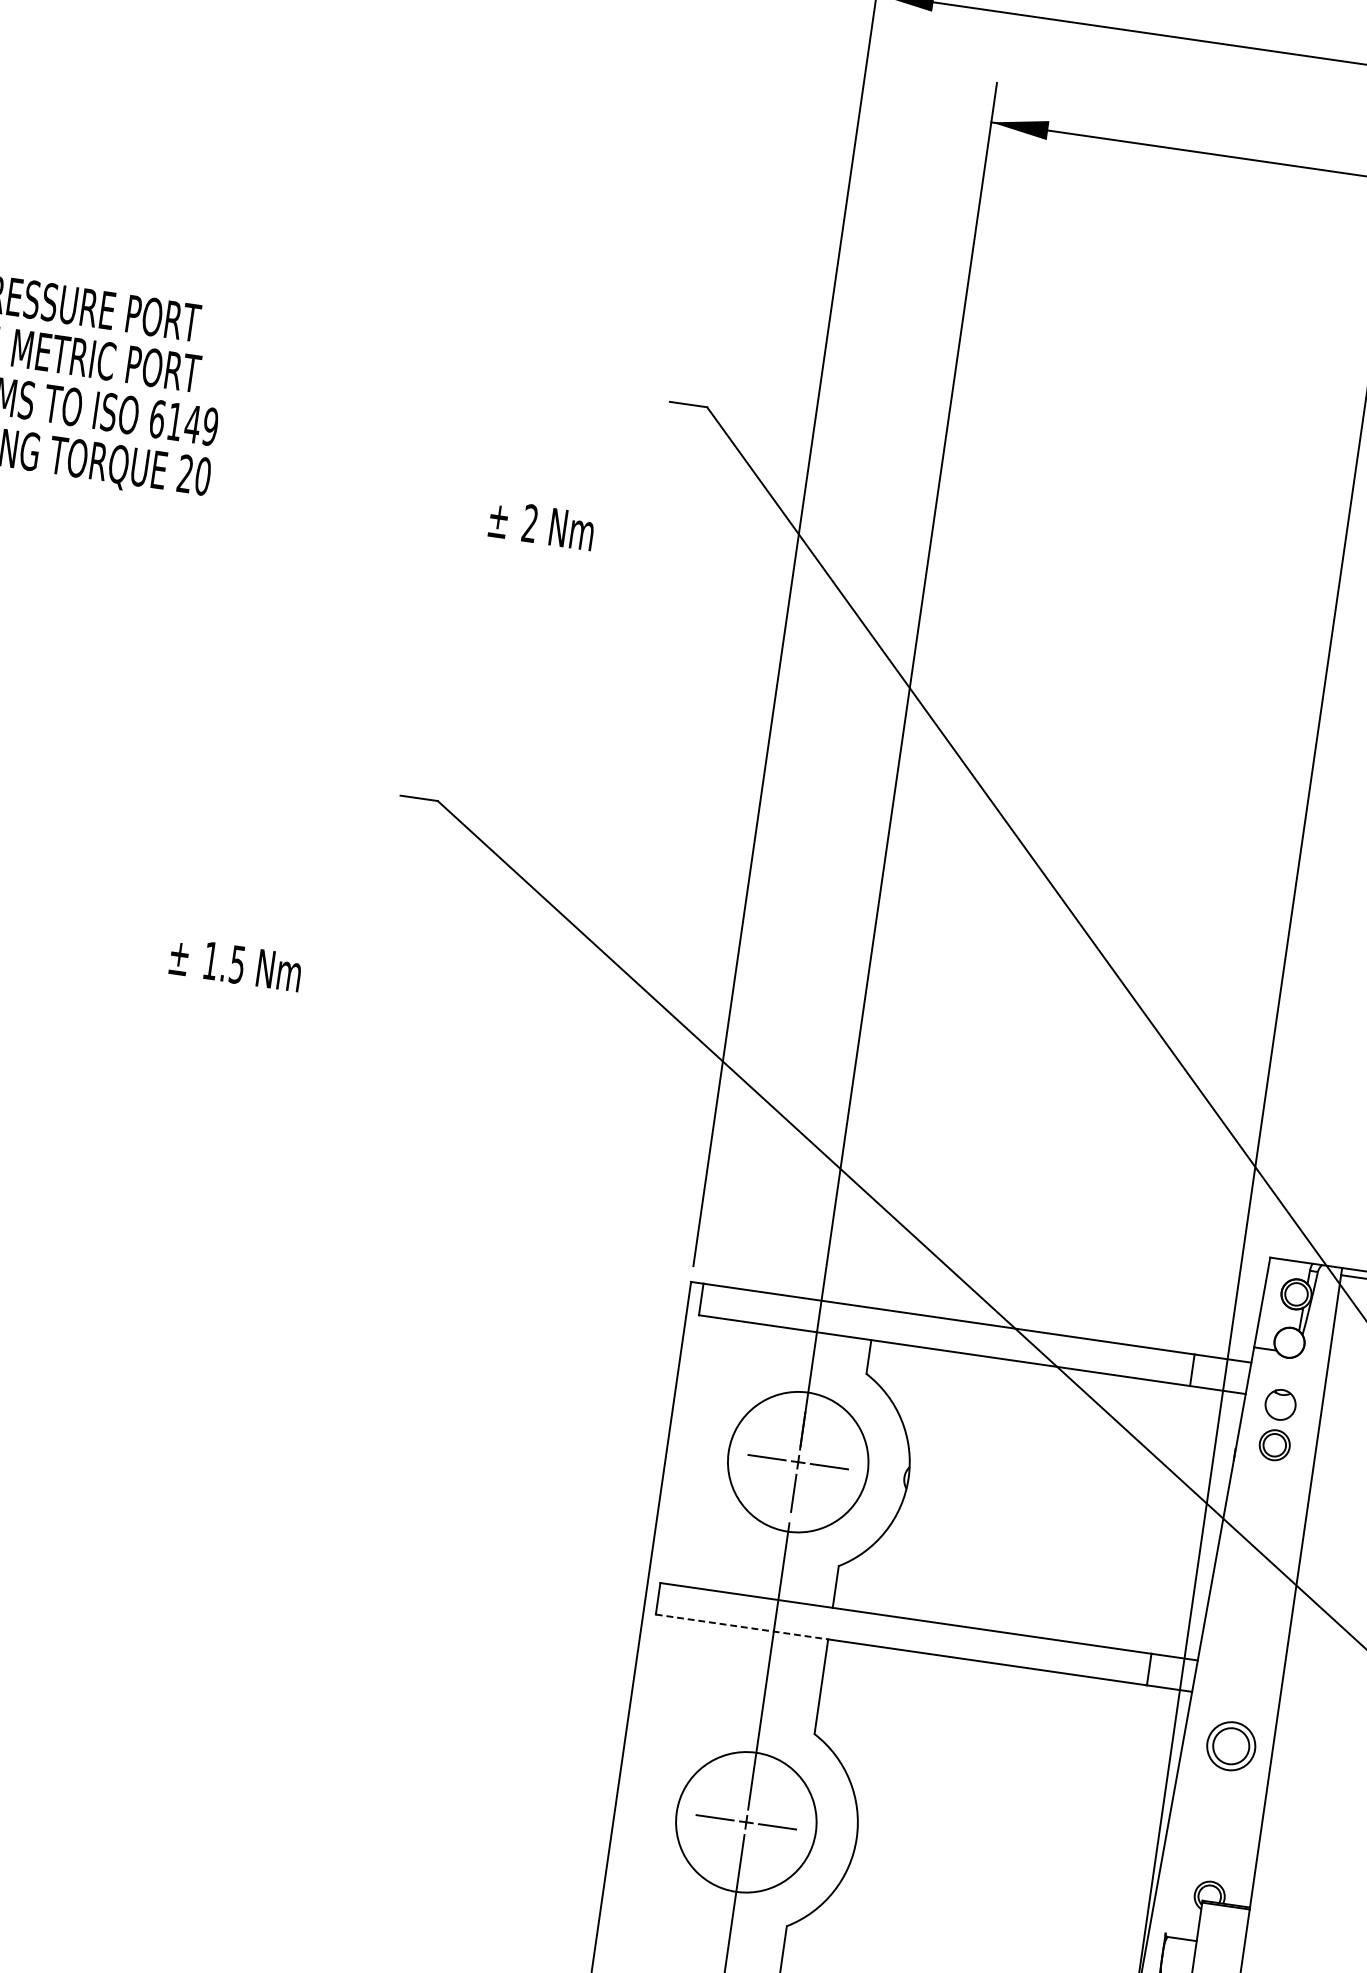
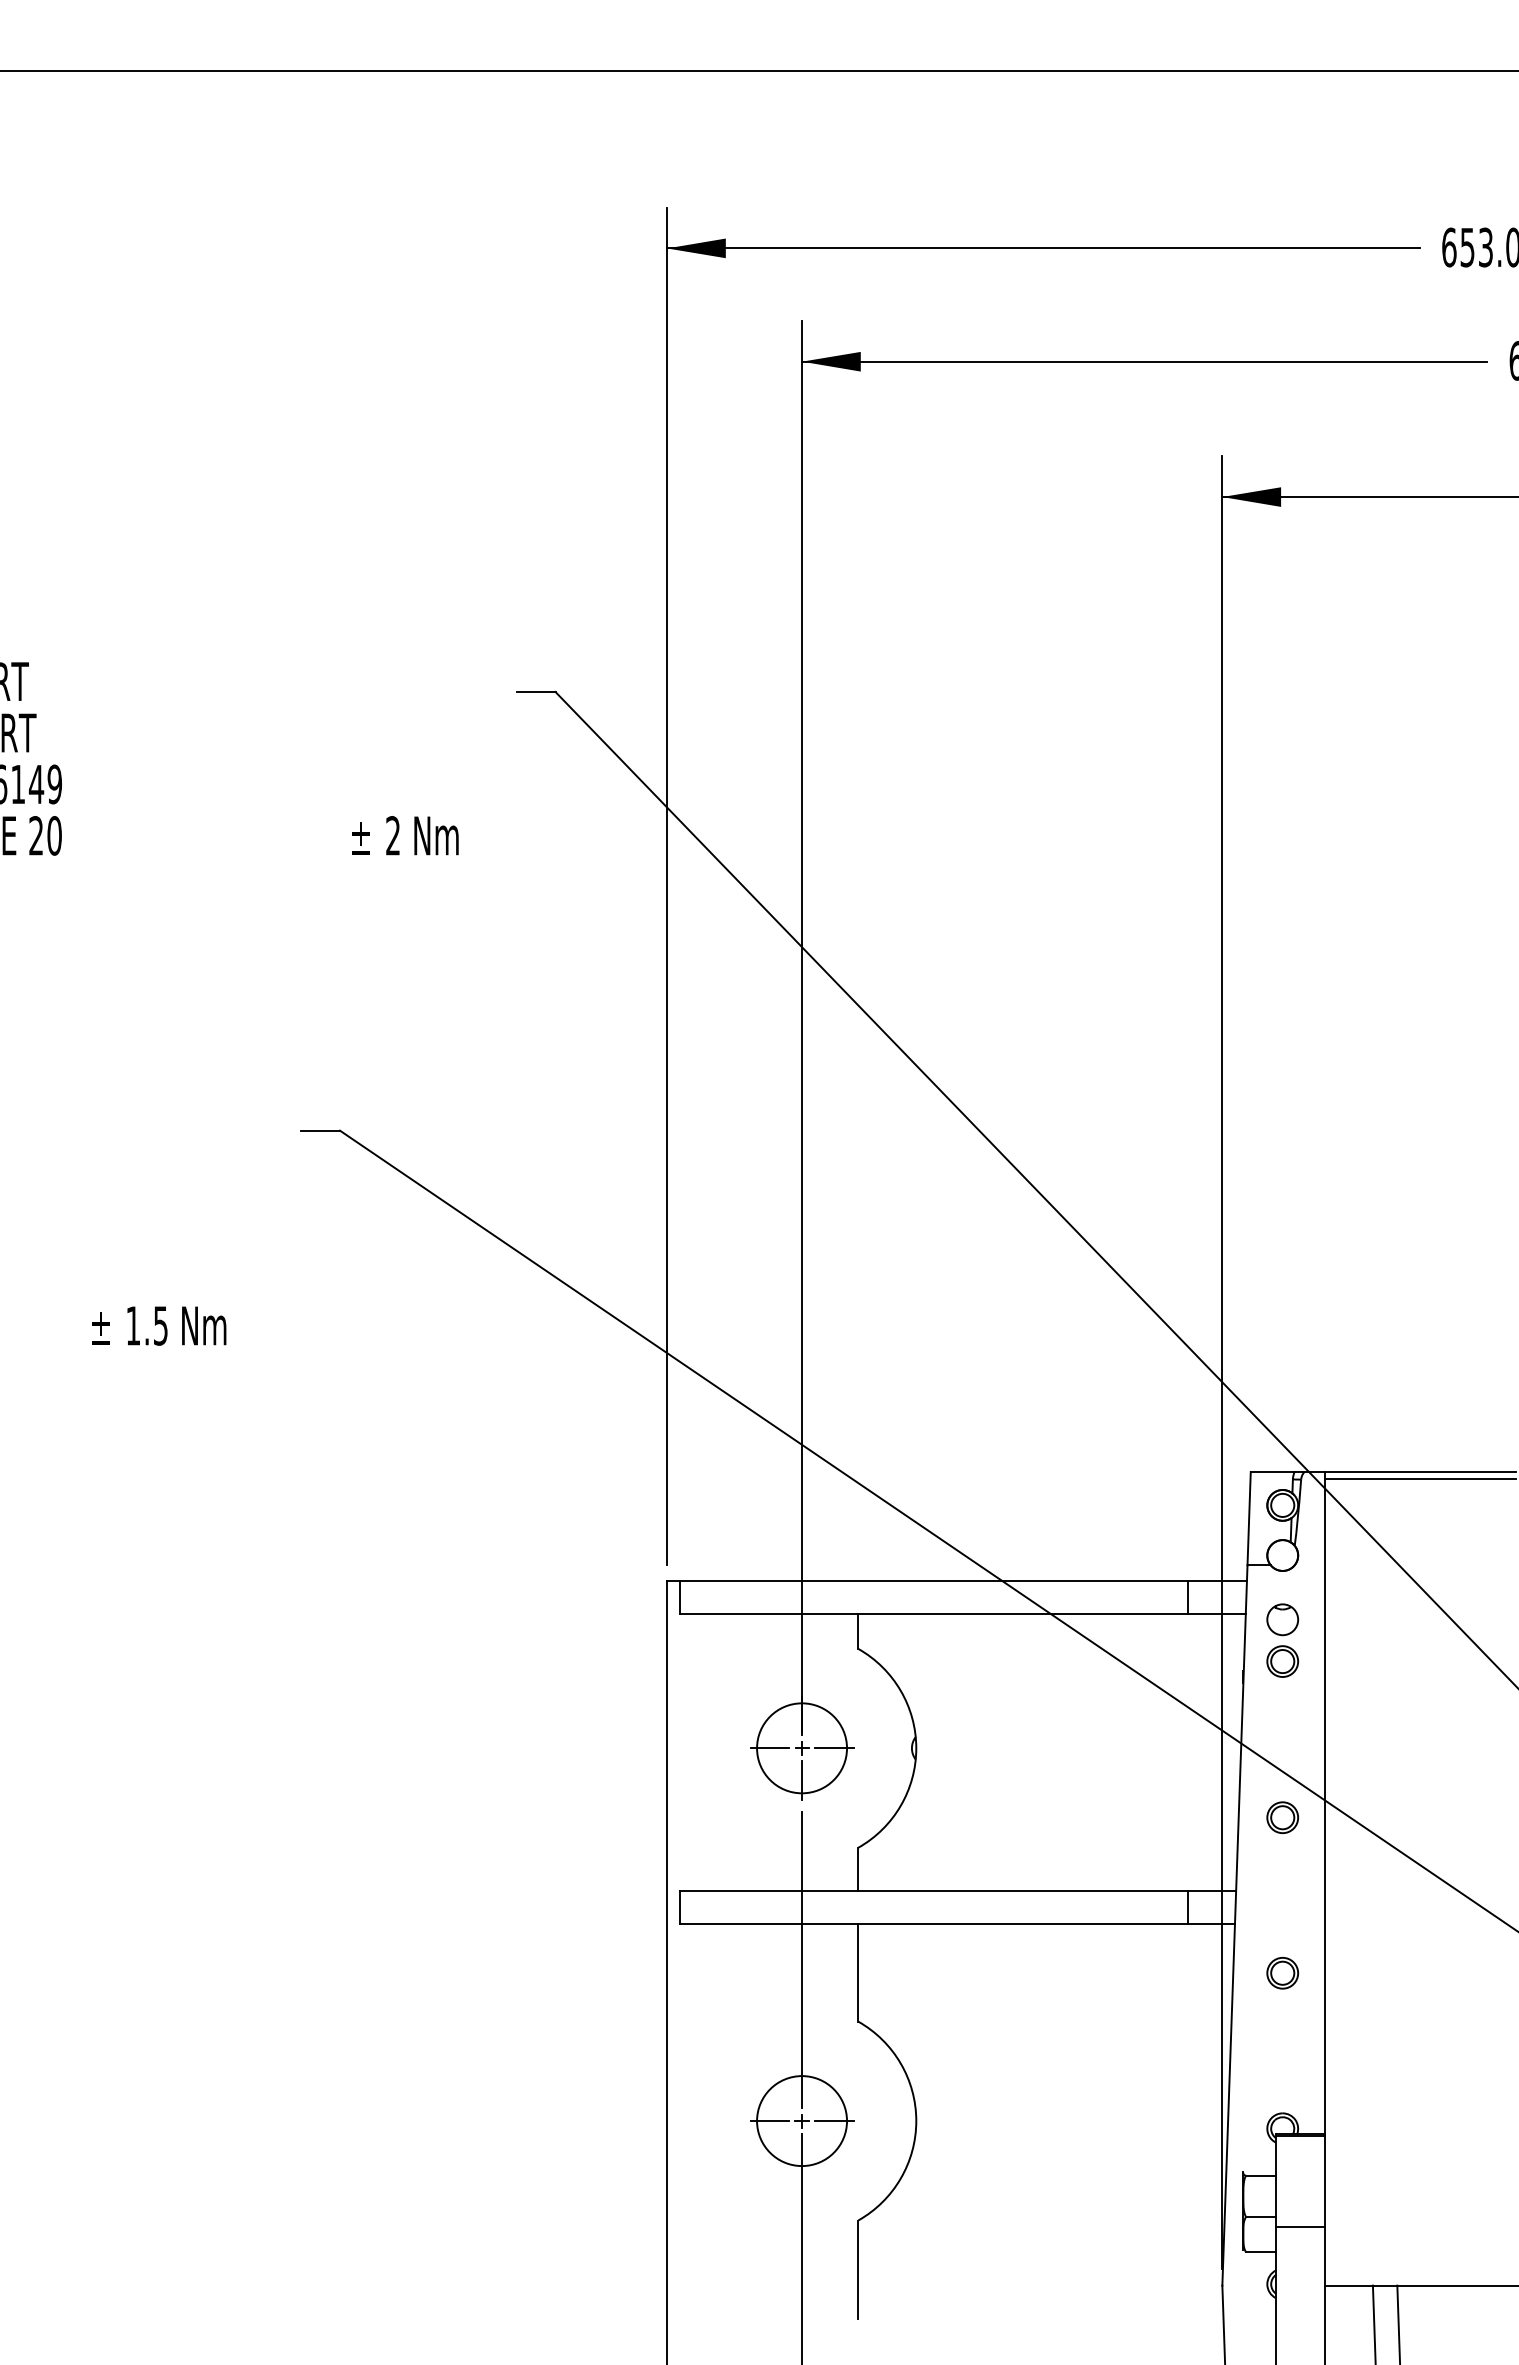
circle: (798, 1462) -> (802, 1748), size x0.62
part: (1252, 1595) -> (1282, 1817), added
line: (742, 1626) -> (769, 1923), dashed -> solid
part: (1231, 1746) -> (1282, 1973), size x0.62
circle: (746, 1822) -> (802, 2121), size x0.62

